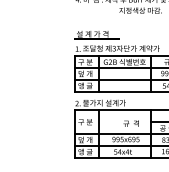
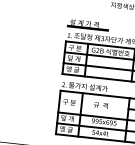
text: (130, 123) -> (100, 105), moved

